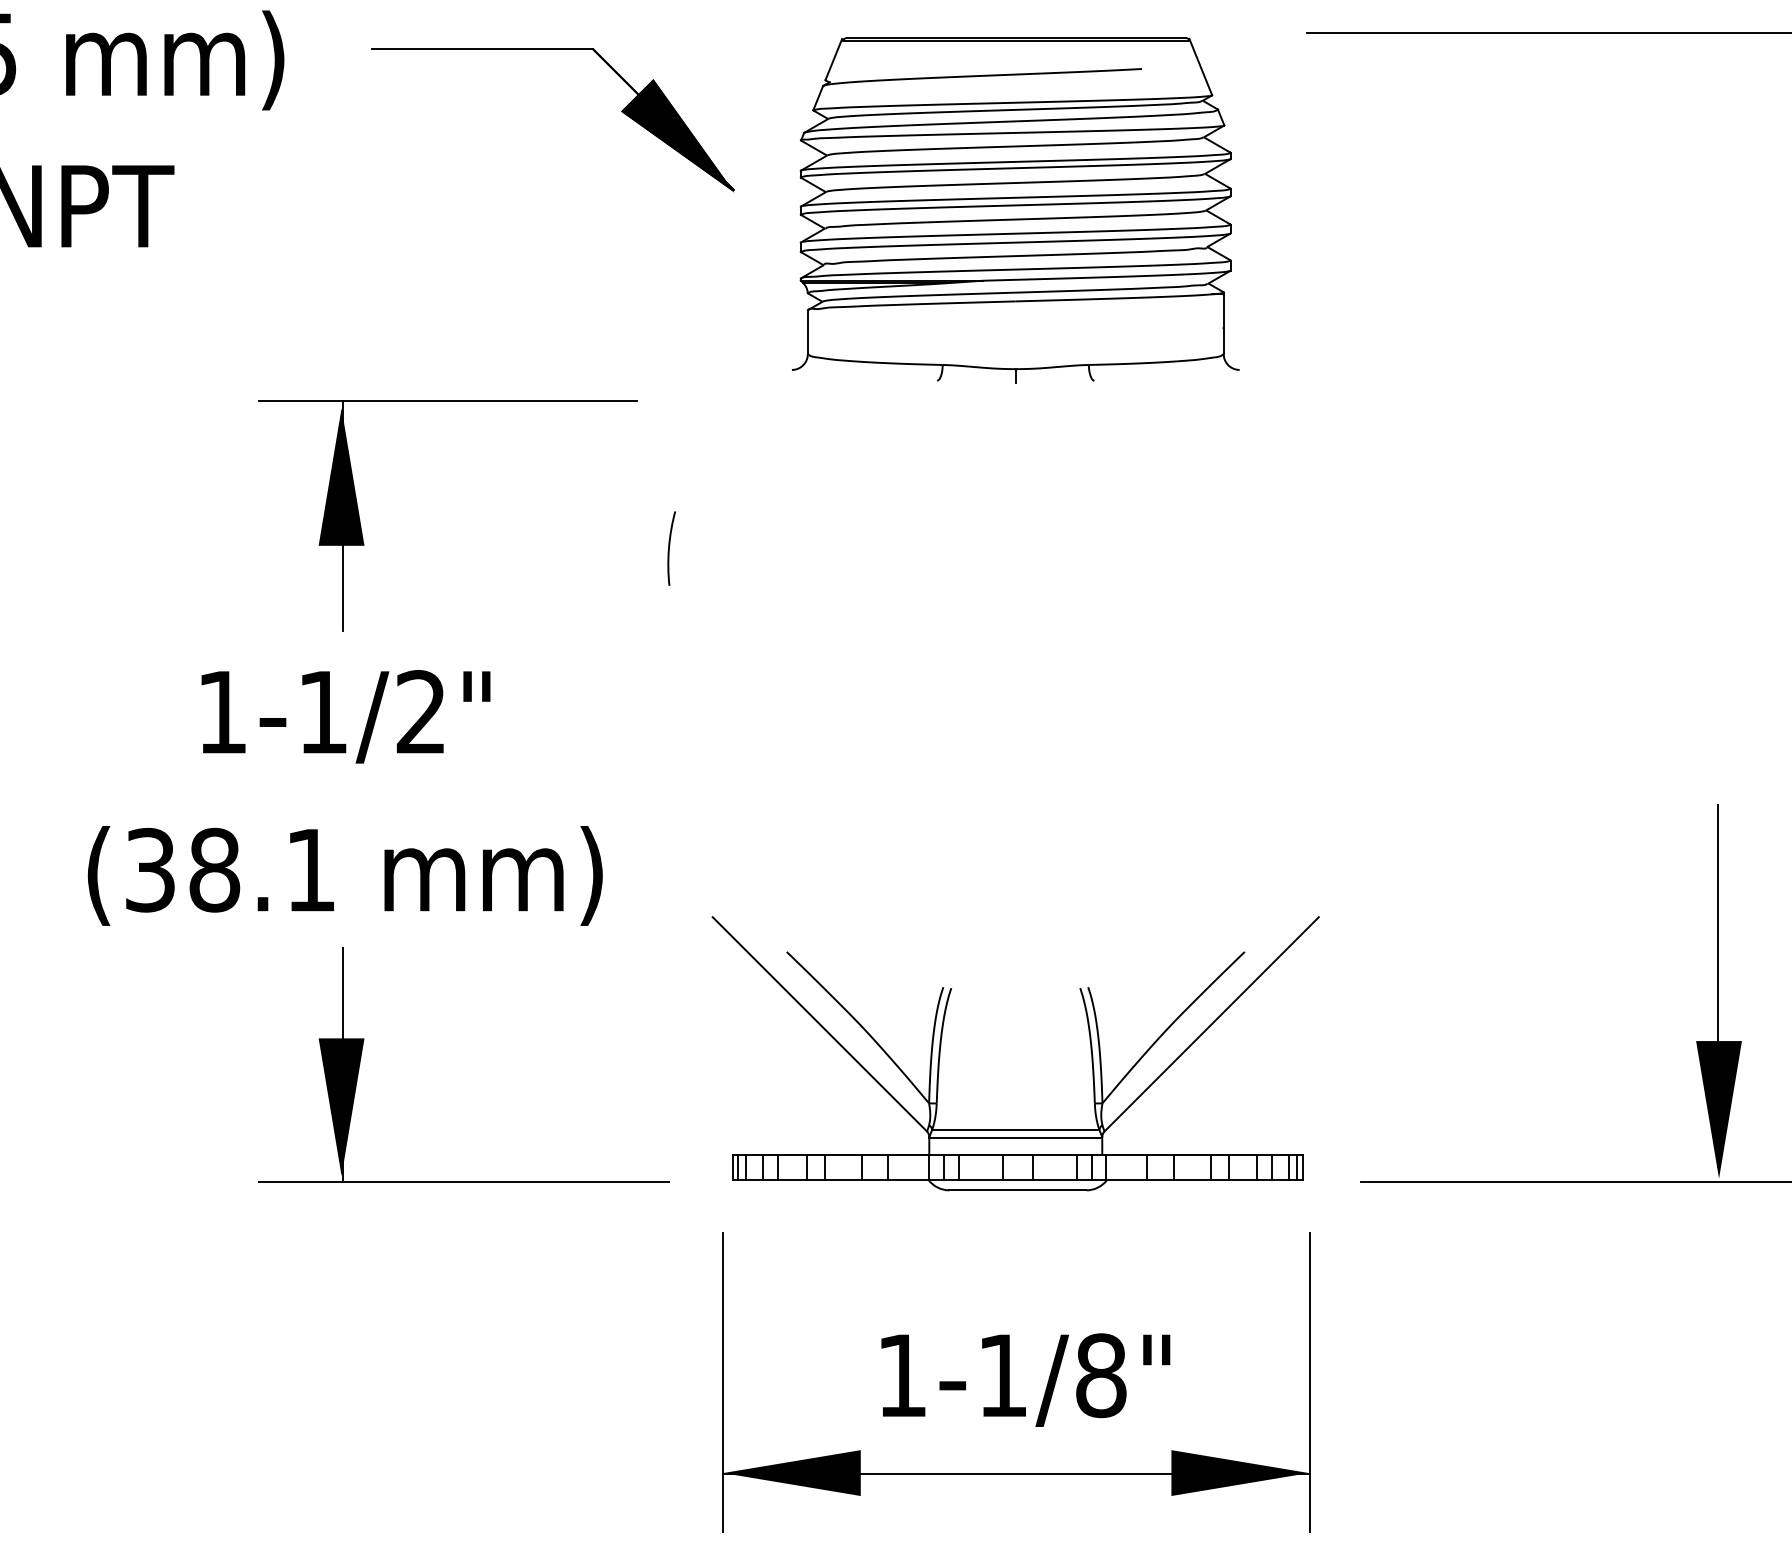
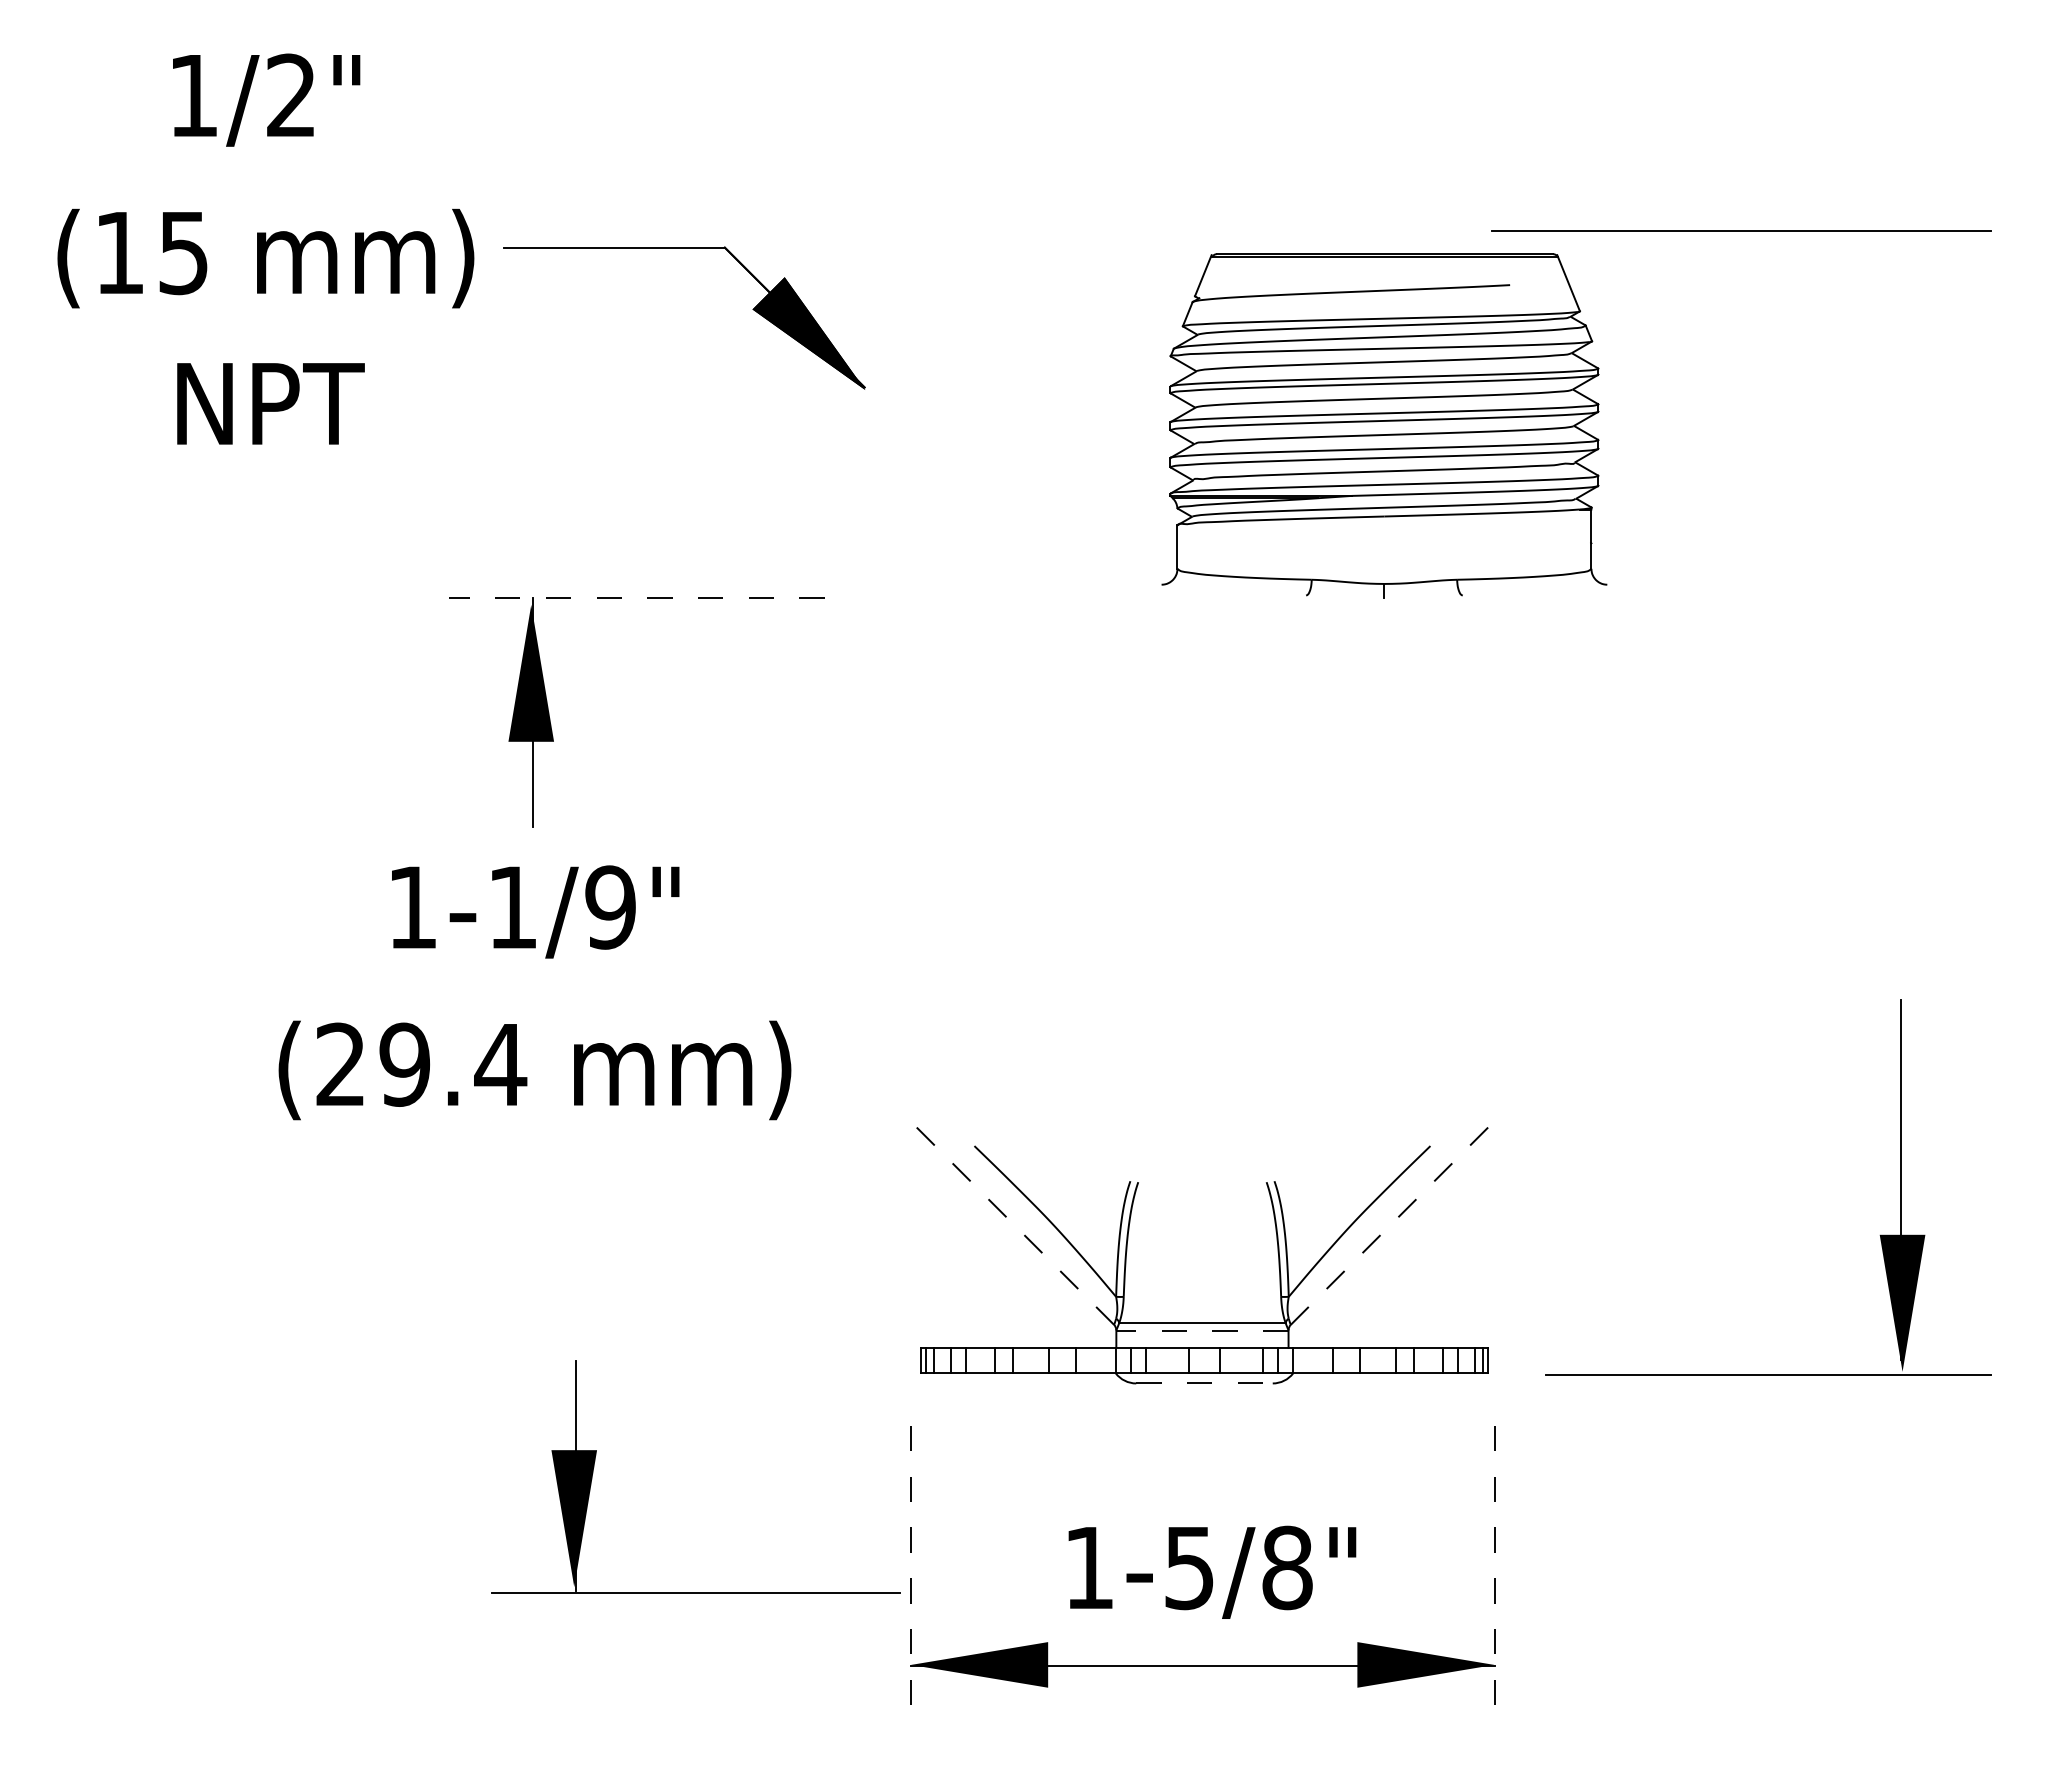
part: (621, 111) -> (752, 309), moved
part: (1015, 210) -> (1384, 425), moved
line: (447, 401) -> (636, 598), solid -> dashed
arc: (670, 548) -> (858, 744), removed
text: (421, 712) -> (610, 907), 1-1/2" -> 1-1/9"
text: (231, 869) -> (421, 1064), (38.1 -> (29.4
line: (819, 1024) -> (1007, 1218), solid -> dashed
line: (1211, 1024) -> (1397, 1218), solid -> dashed
part: (362, 1049) -> (595, 1461), moved
line: (1014, 1138) -> (1201, 1331), solid -> dashed
line: (1018, 1190) -> (1205, 1383), solid -> dashed
text: (1002, 1376) -> (1189, 1568), 1-1/8" -> 1-5/8"
line: (722, 1382) -> (910, 1574), solid -> dashed
line: (1310, 1382) -> (1495, 1574), solid -> dashed

